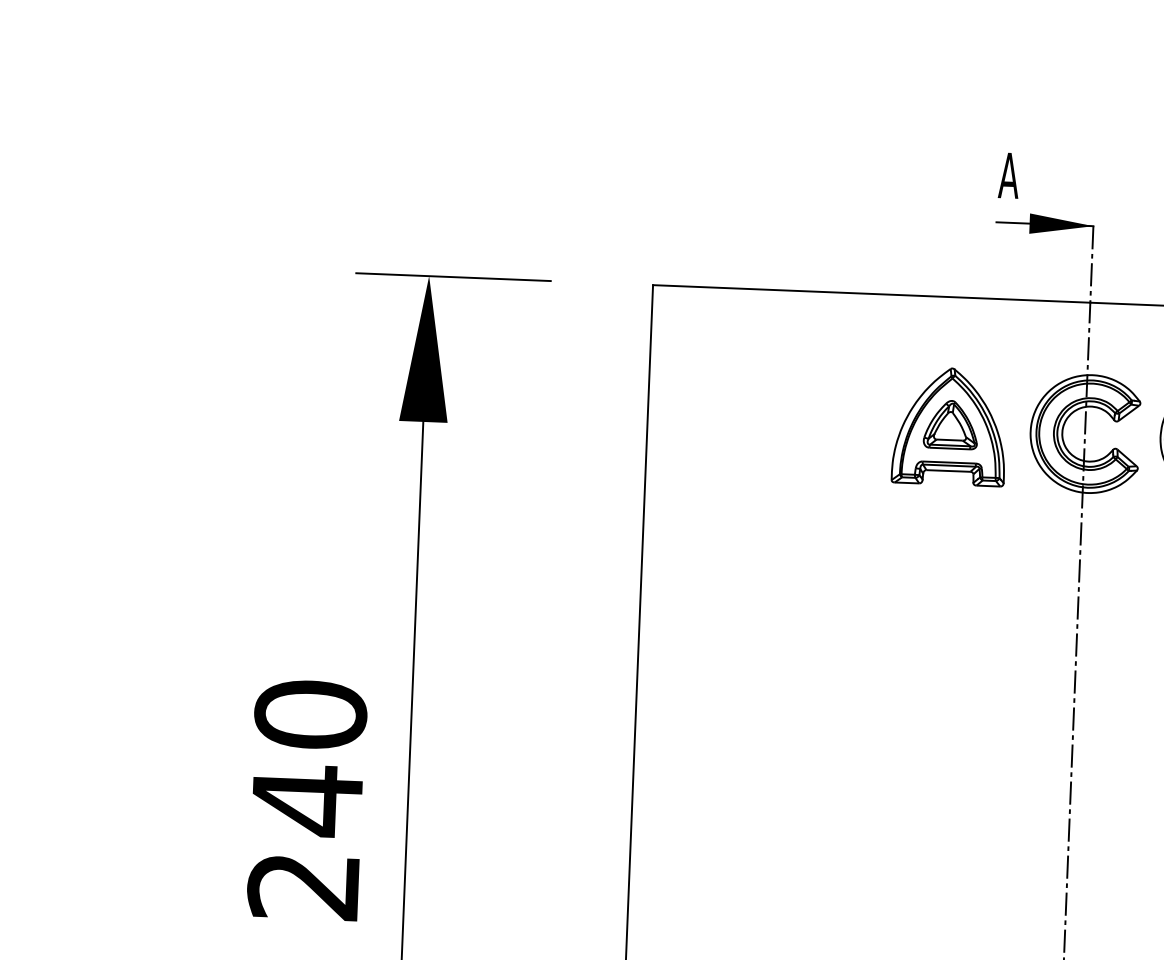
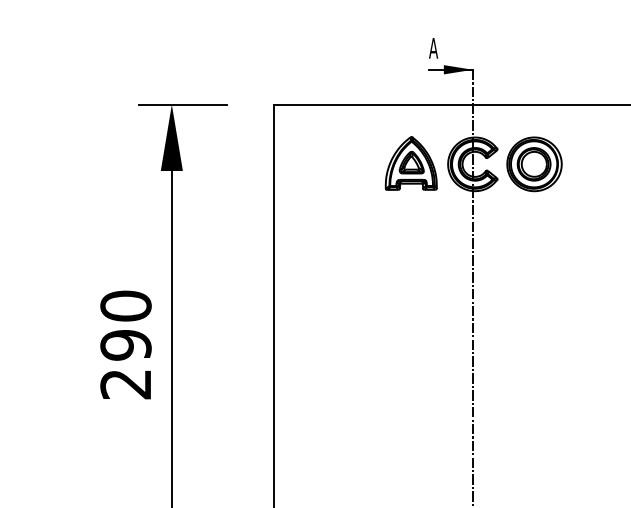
text: (306, 801) -> (125, 345), 240 -> 290

